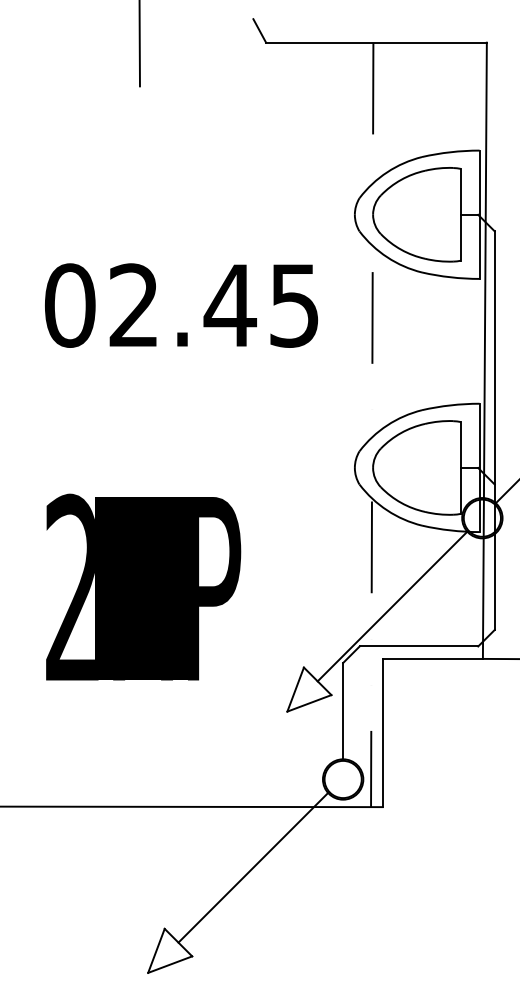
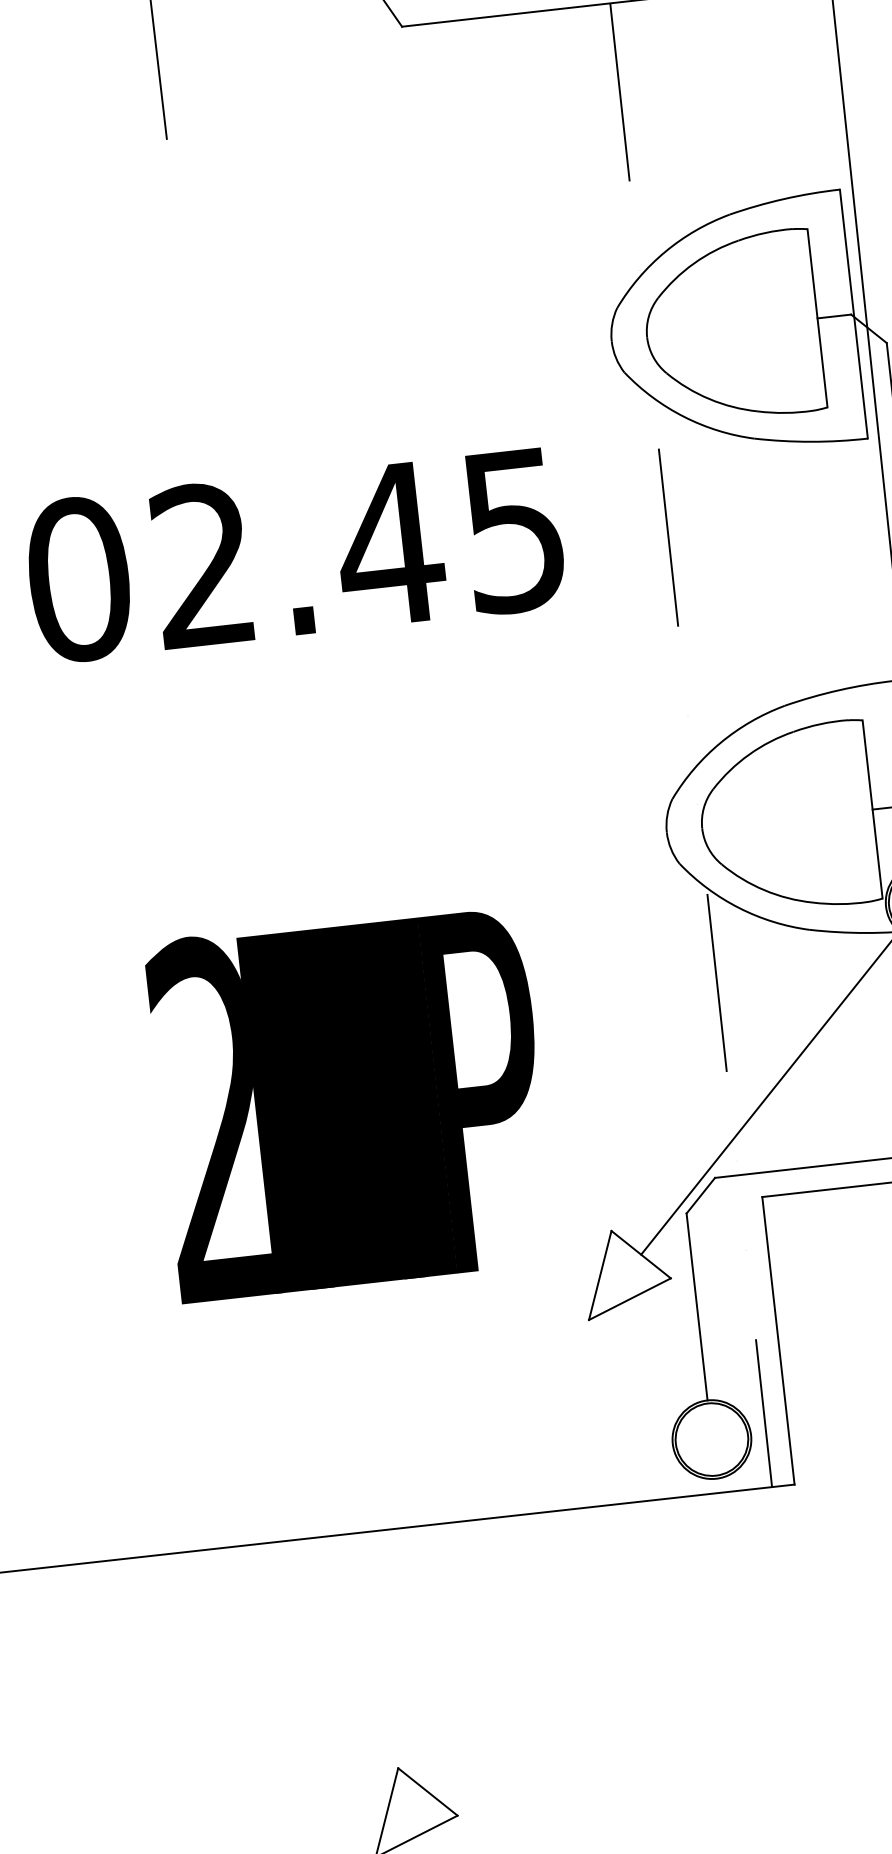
text: (143, 586) -> (350, 1100), moved
line: (252, 867) -> (555, 1630), removed

